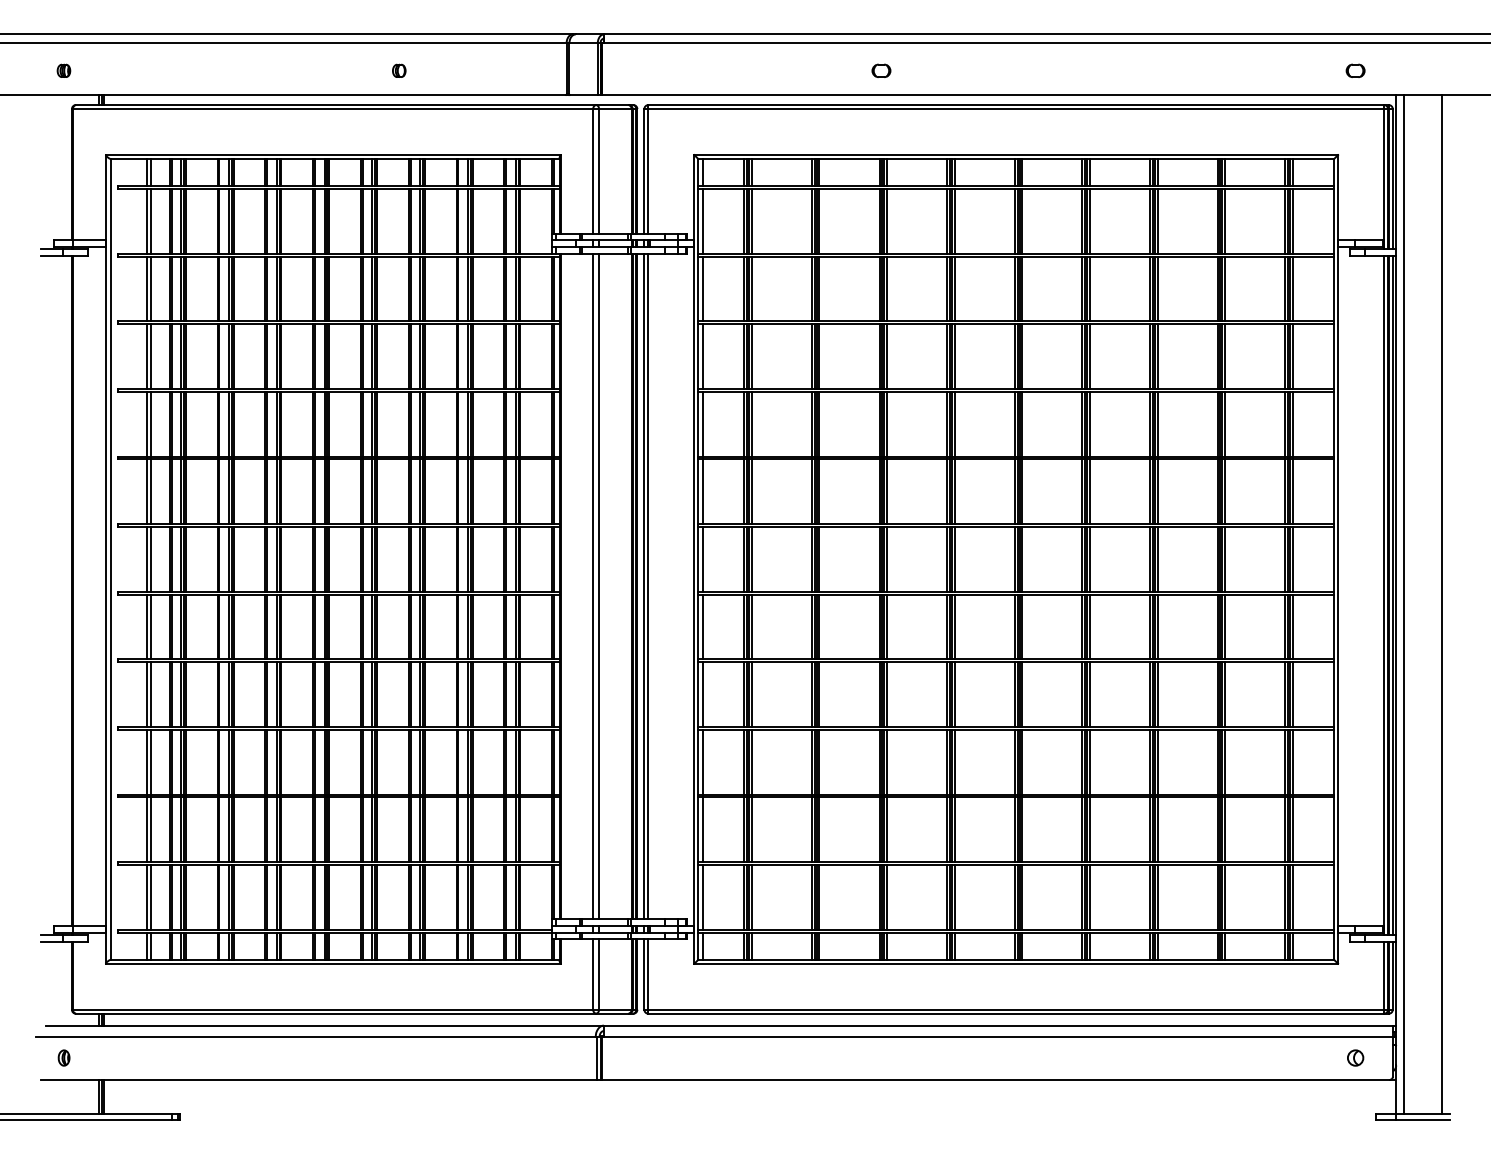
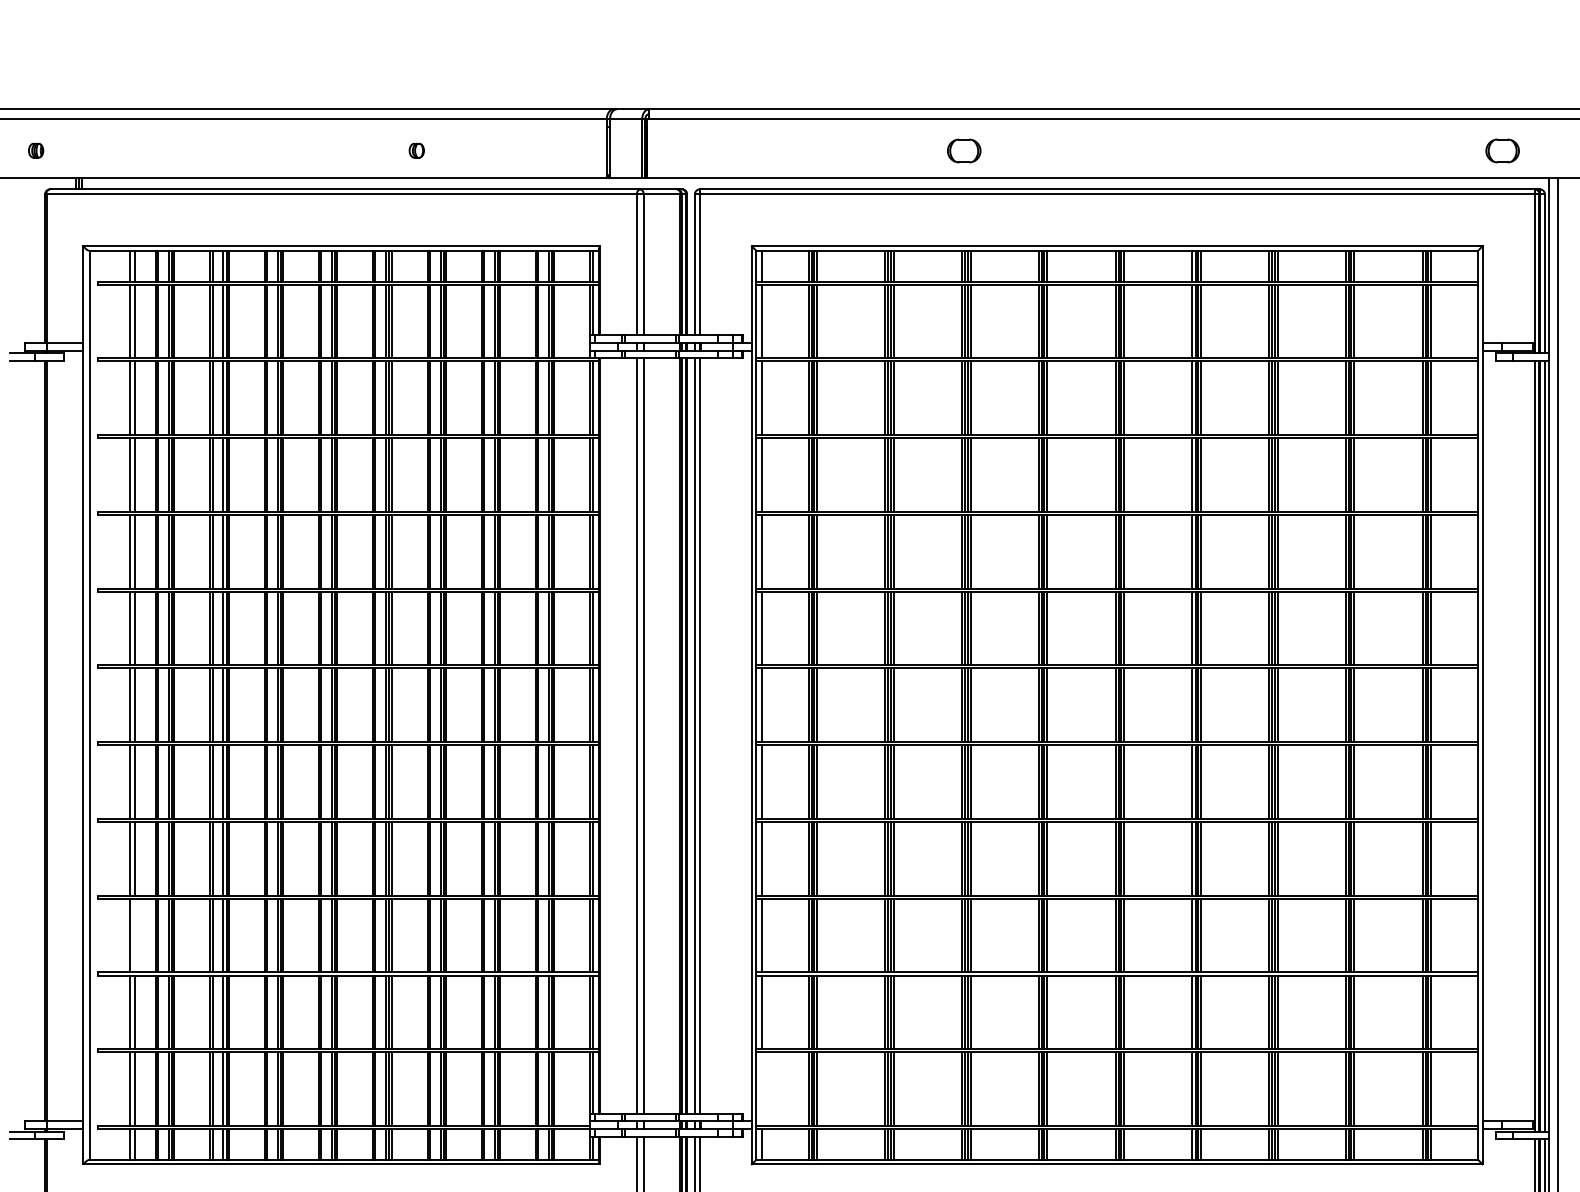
part: (881, 70) -> (964, 150), size x1.6
part: (1355, 70) -> (1502, 150), size x1.6
line: (151, 761) -> (135, 934), removed
line: (703, 897) -> (762, 1089), removed

